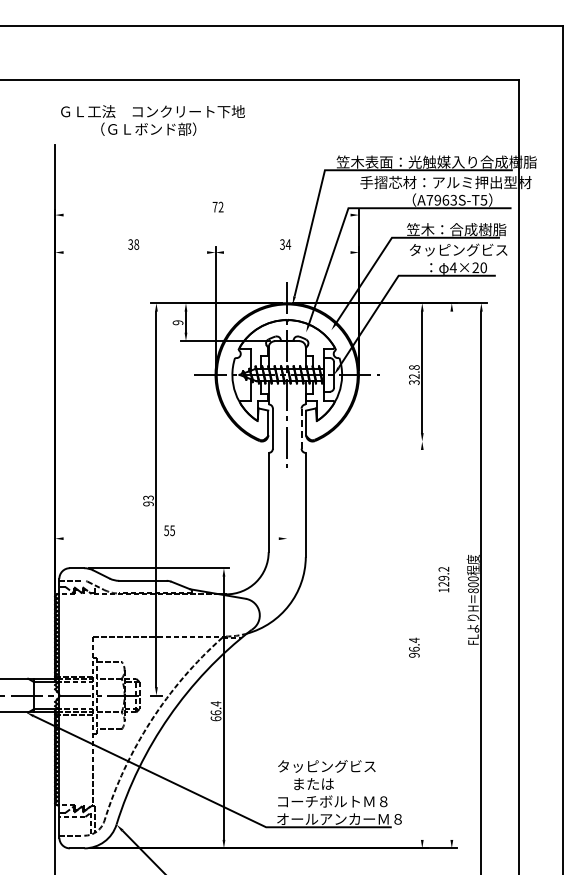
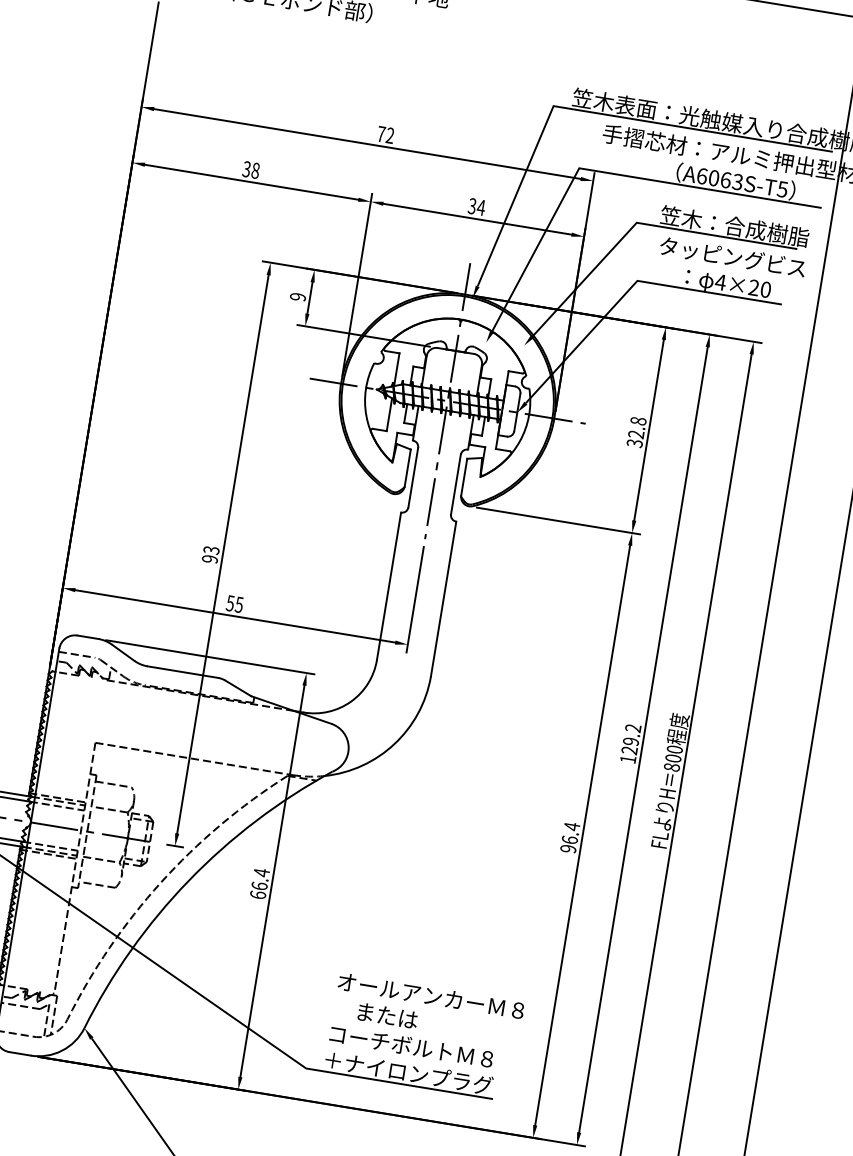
text: (433, 199) -> (707, 175), A7963S-T5 -> A6063S-T5
line: (206, 215) -> (366, 144), added
line: (135, 252) -> (251, 182), added
line: (286, 252) -> (476, 218), added
line: (301, 428) -> (455, 484), dashed -> solid
line: (372, 441) -> (558, 520), added
line: (287, 508) -> (415, 599), added
line: (170, 538) -> (234, 615), added
line: (451, 575) -> (643, 739), added
line: (422, 644) -> (583, 834), added
text: (340, 766) -> (431, 996), タッピングビス -> オールアンカーＭ８
text: (339, 818) -> (417, 1073), オールアンカーＭ８ -> ＋ナイロンプラグ

